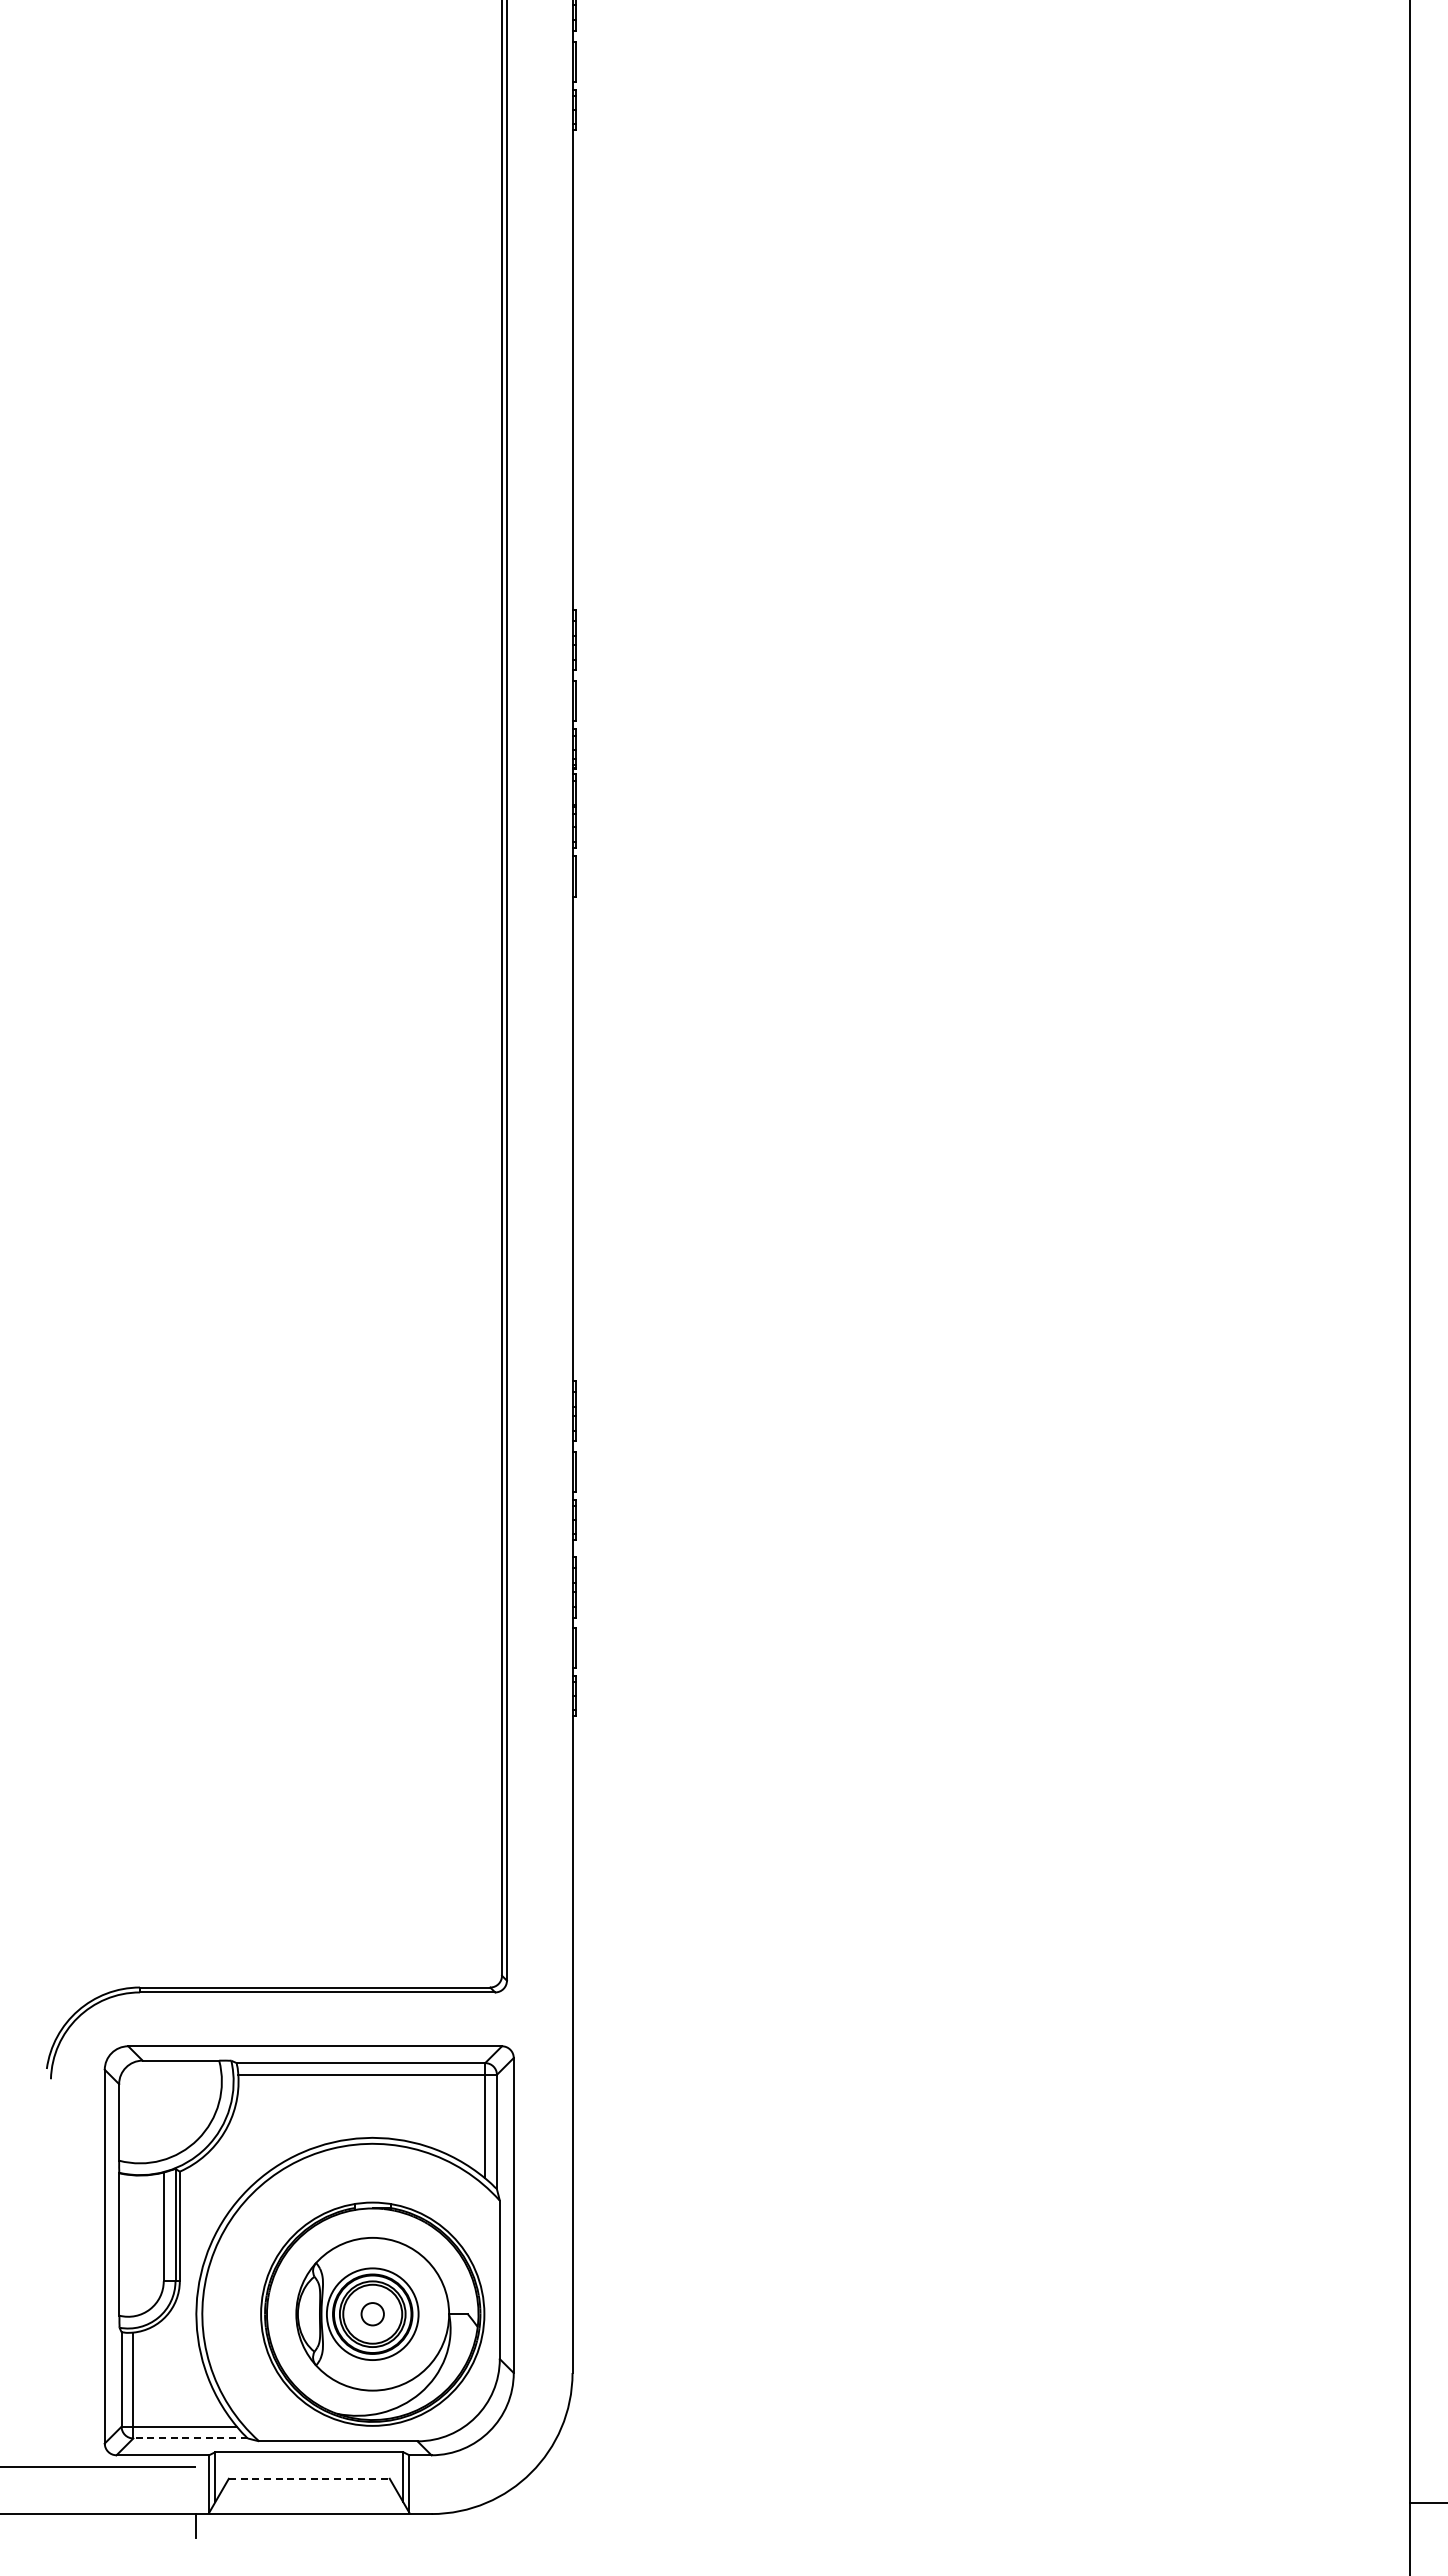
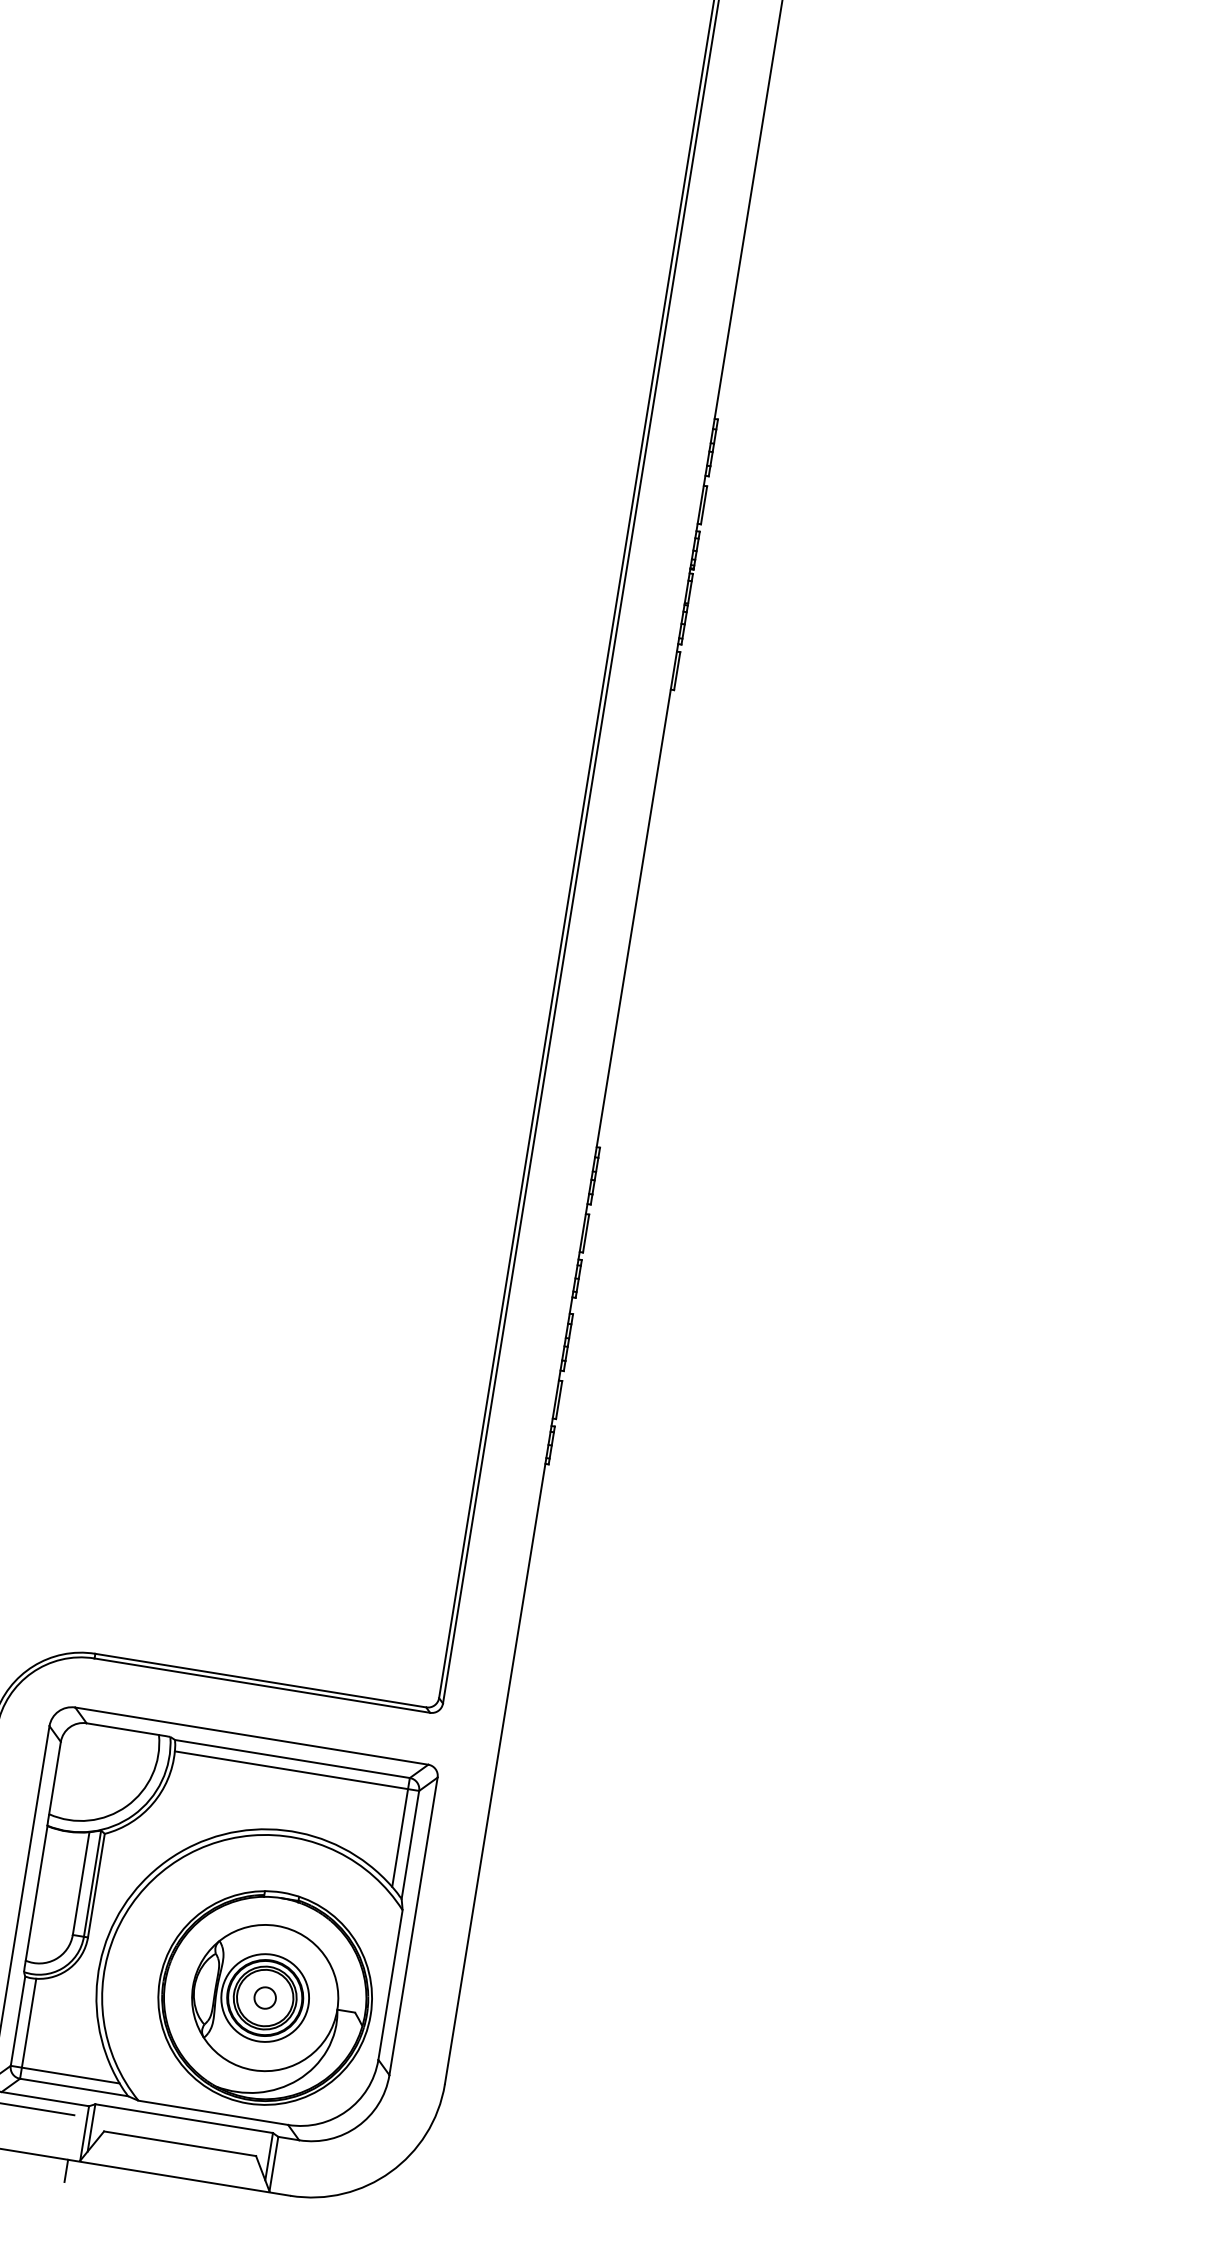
line: (190, 2438) -> (74, 2087), dashed -> solid
line: (309, 2478) -> (180, 2143), dashed -> solid

